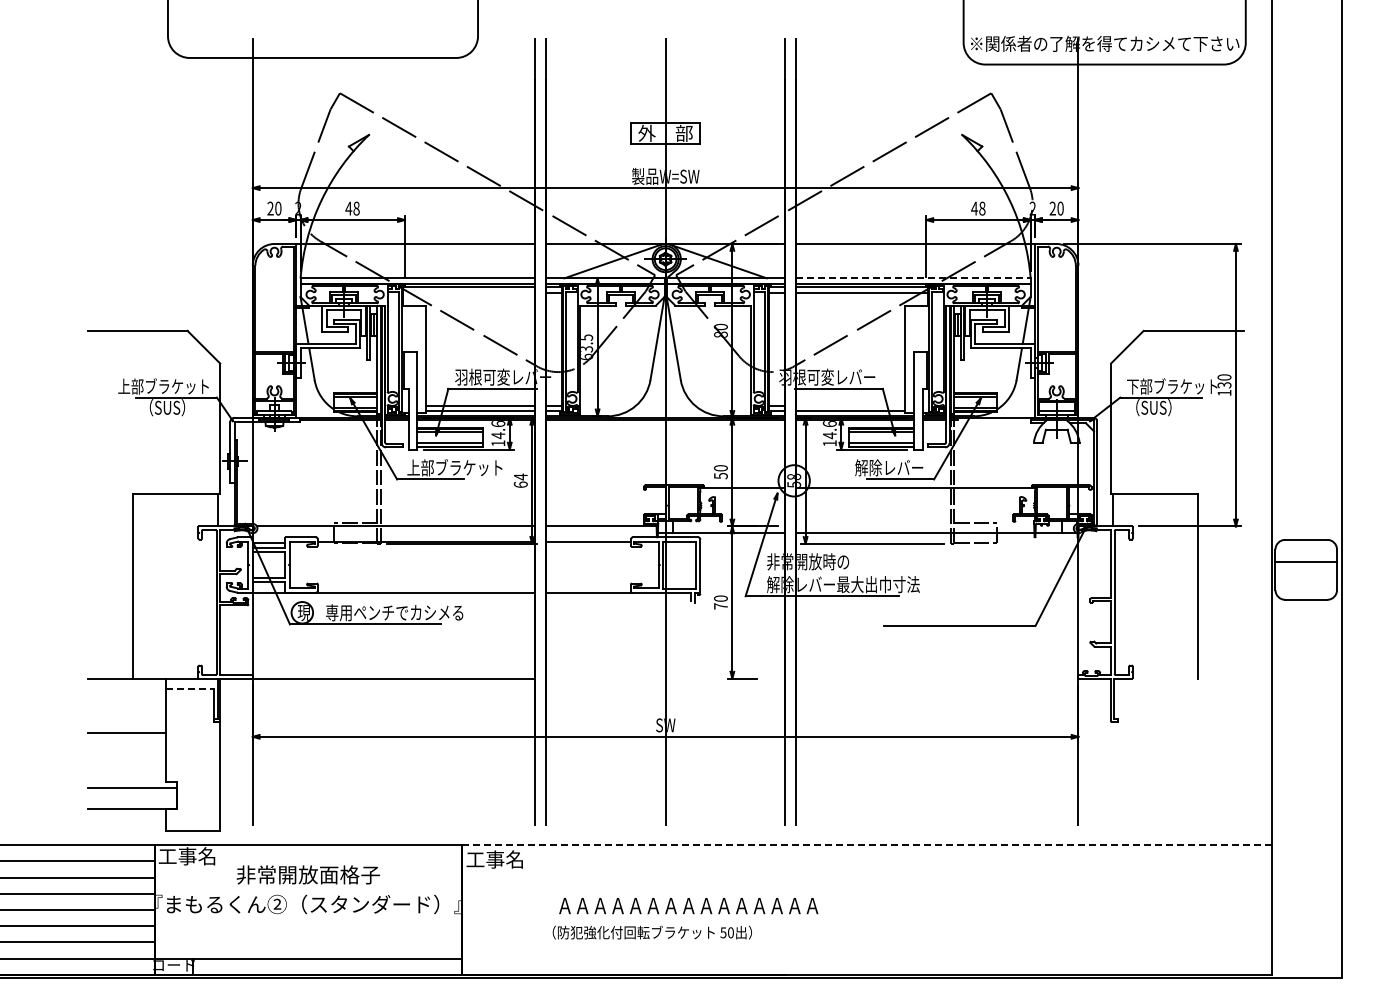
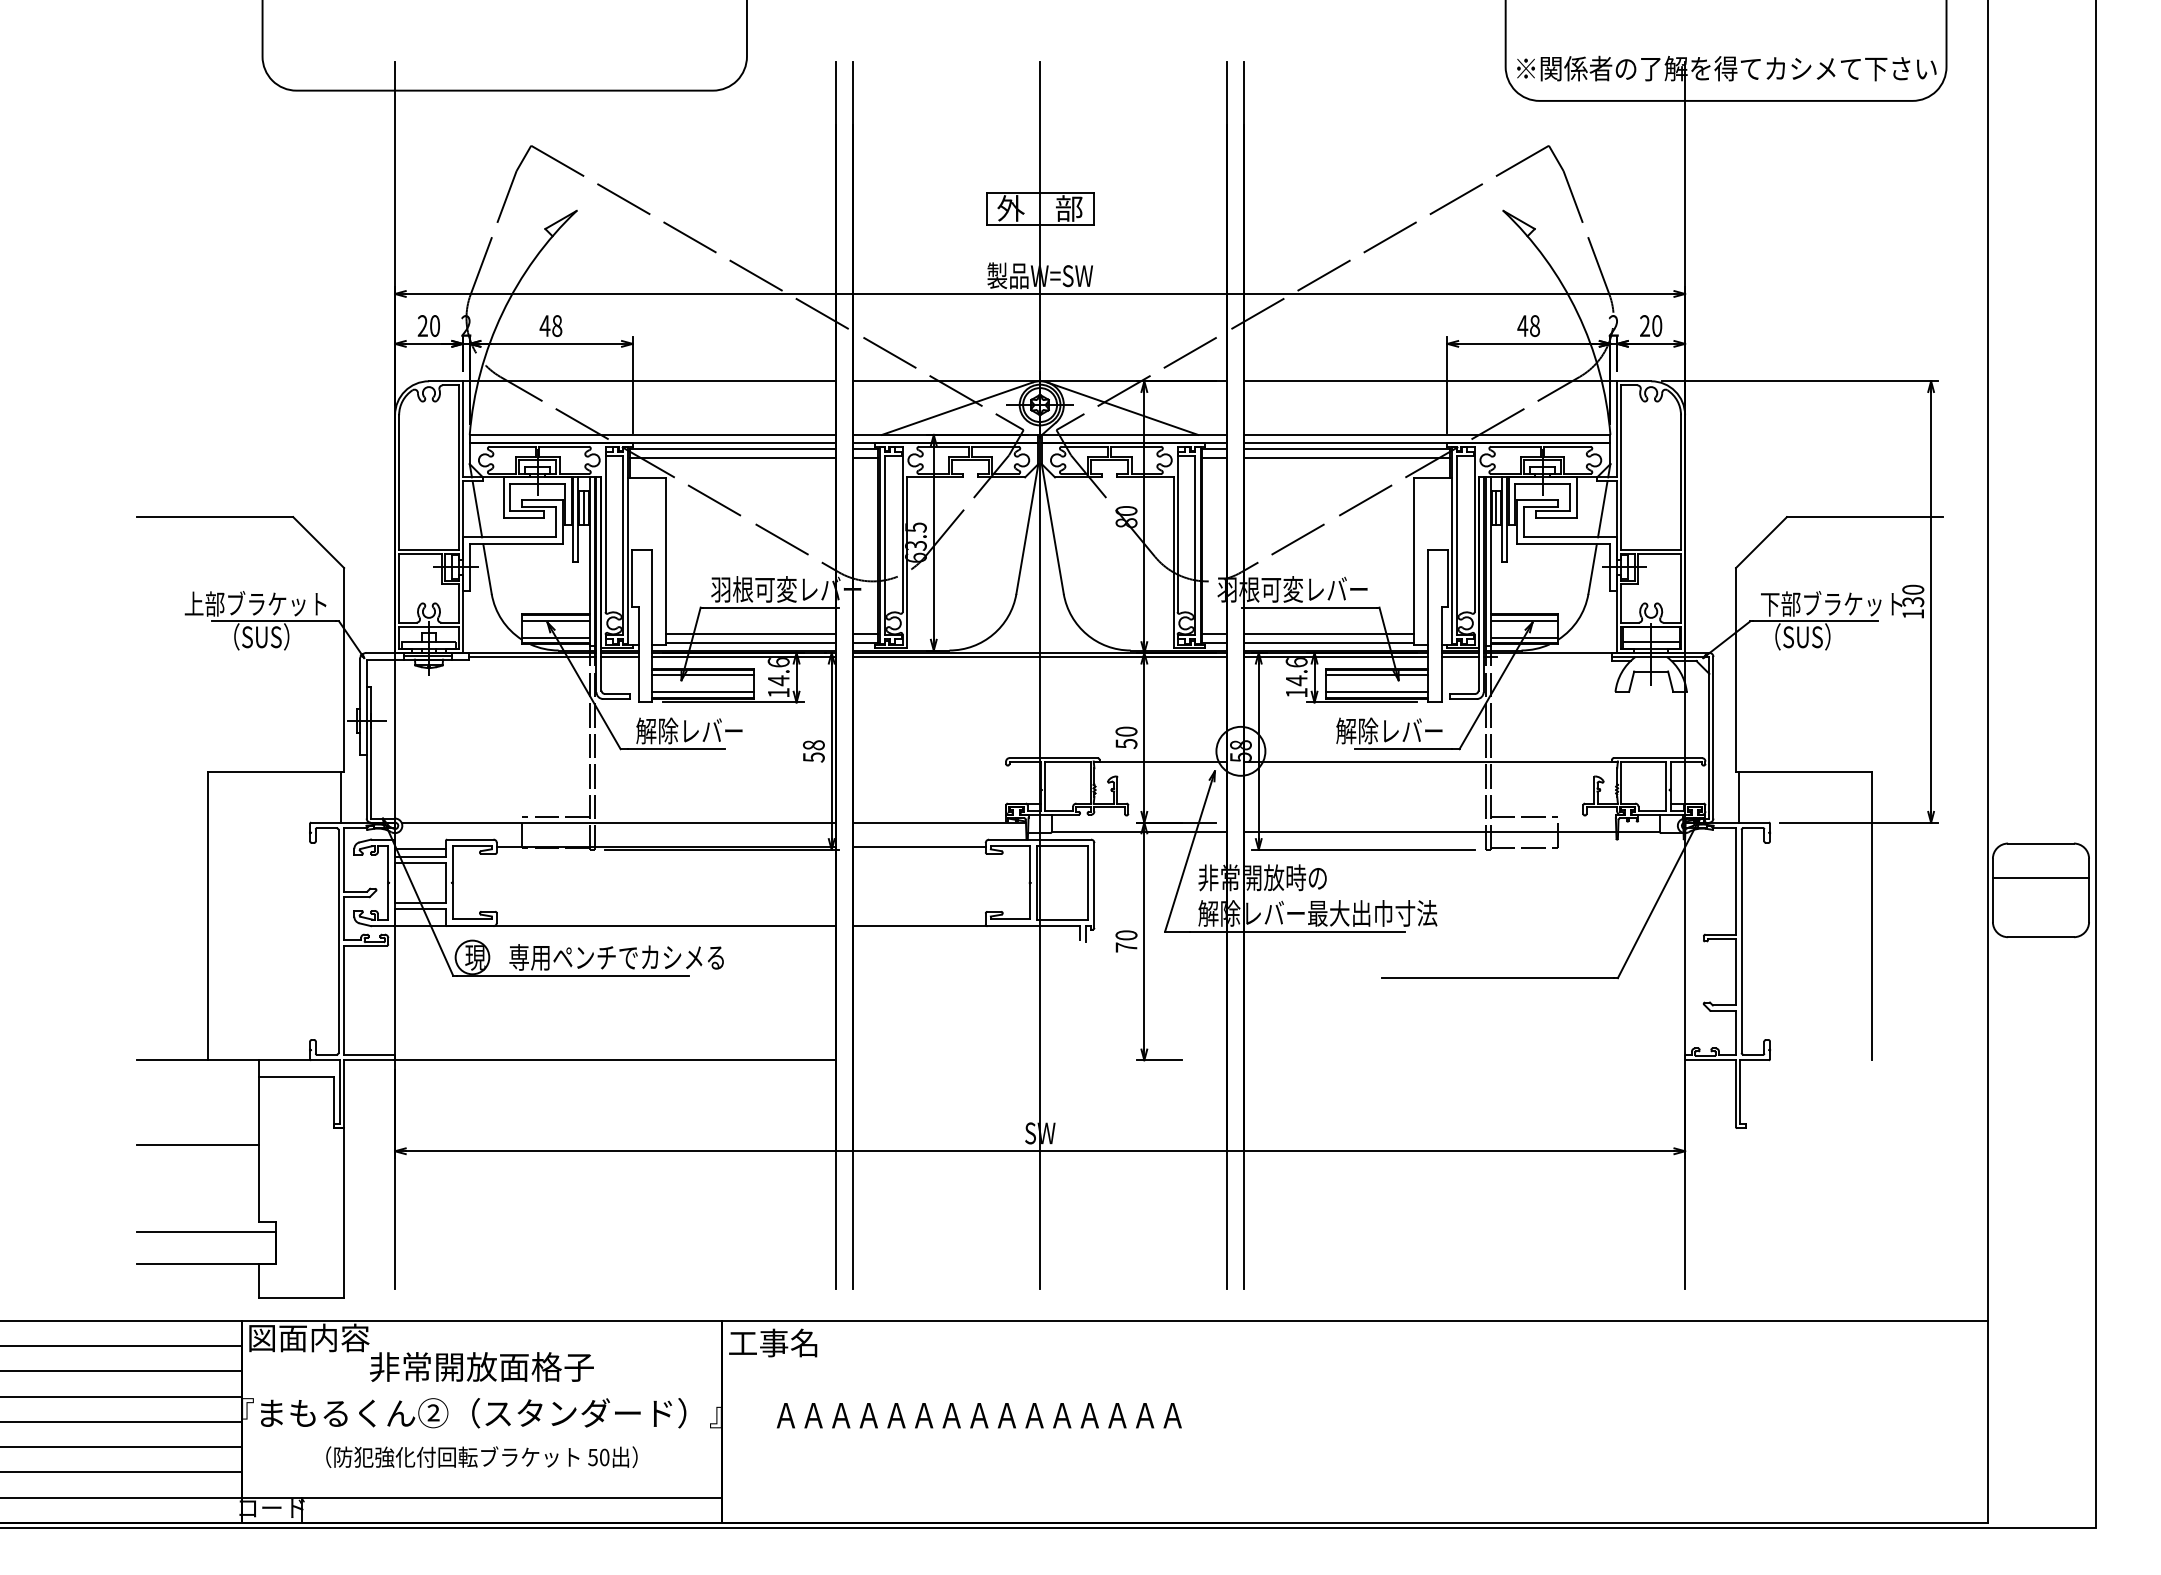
line: (913, 278) -> (1427, 435), dashed -> solid
line: (469, 292) -> (733, 457), added
line: (850, 405) -> (1328, 633), added
text: (454, 467) -> (710, 730), 上部ブラケット -> 解除レバー
text: (520, 480) -> (813, 750), 64 -> 58
line: (189, 689) -> (296, 1077), dashed -> solid
line: (867, 845) -> (1355, 1321), dashed -> solid
text: (197, 856) -> (308, 1338), 工事名 -> 図面内容
text: (688, 906) -> (978, 1416), moved
text: (651, 932) -> (480, 1456), moved

